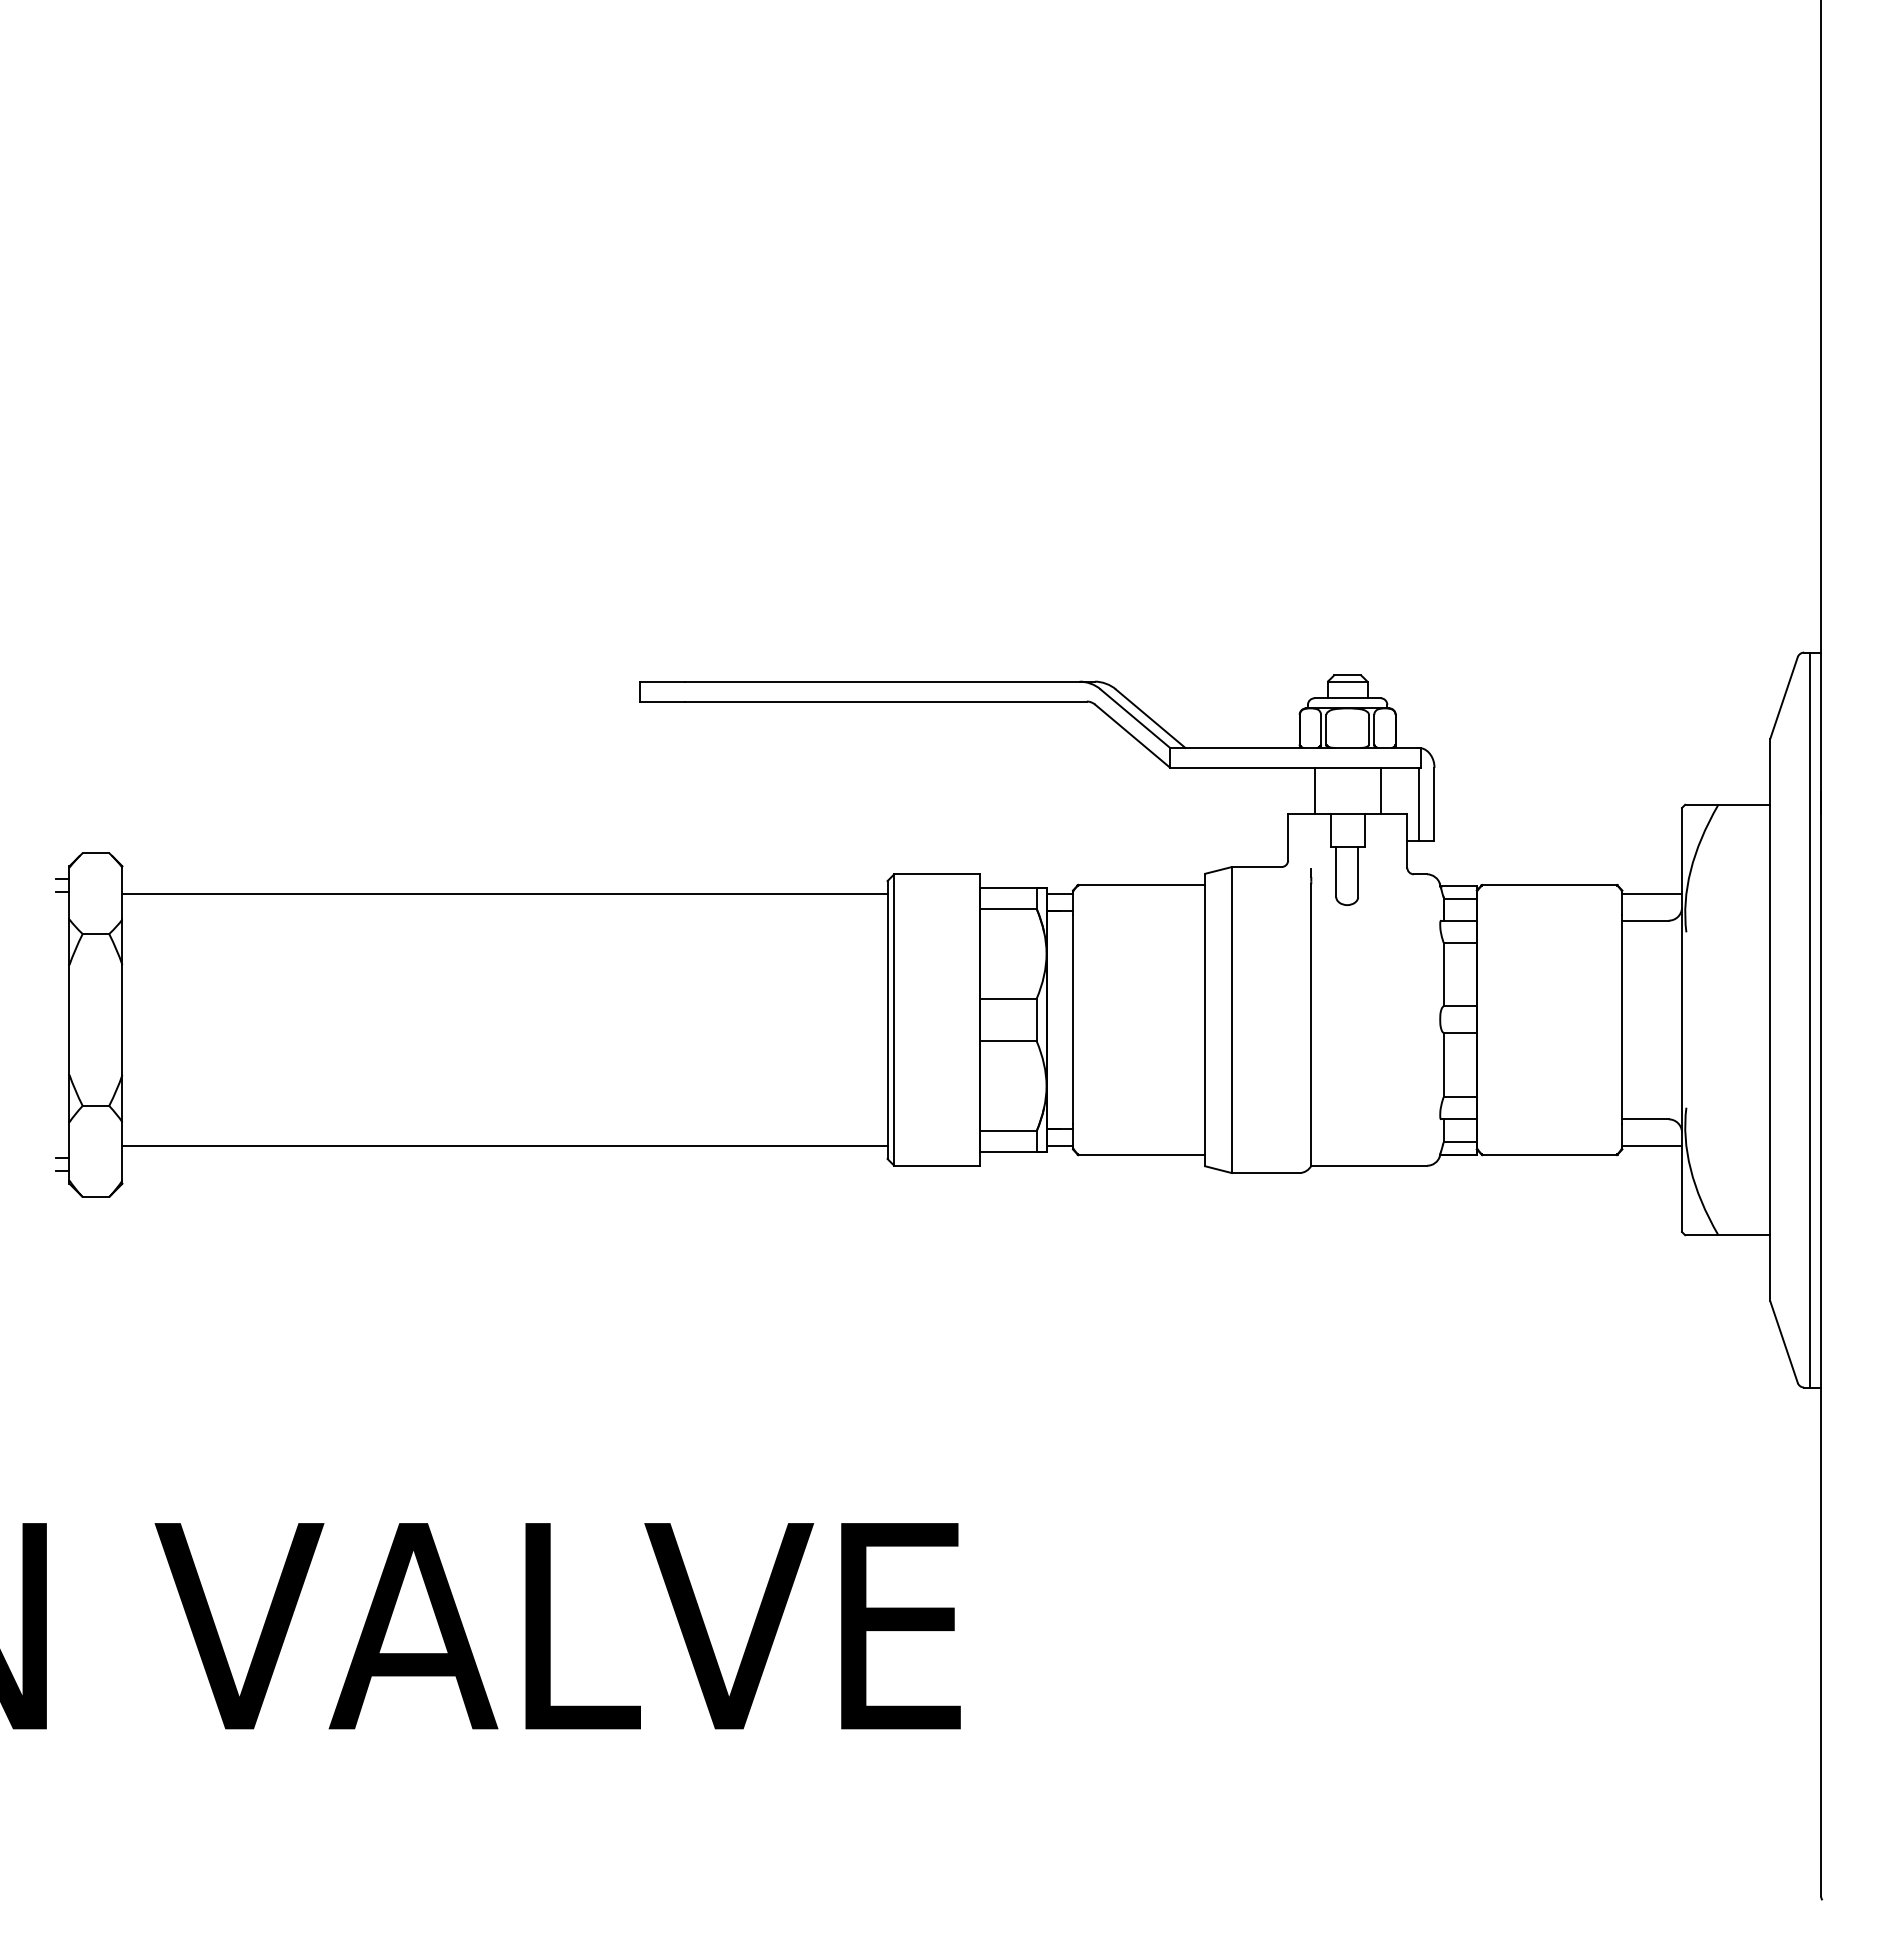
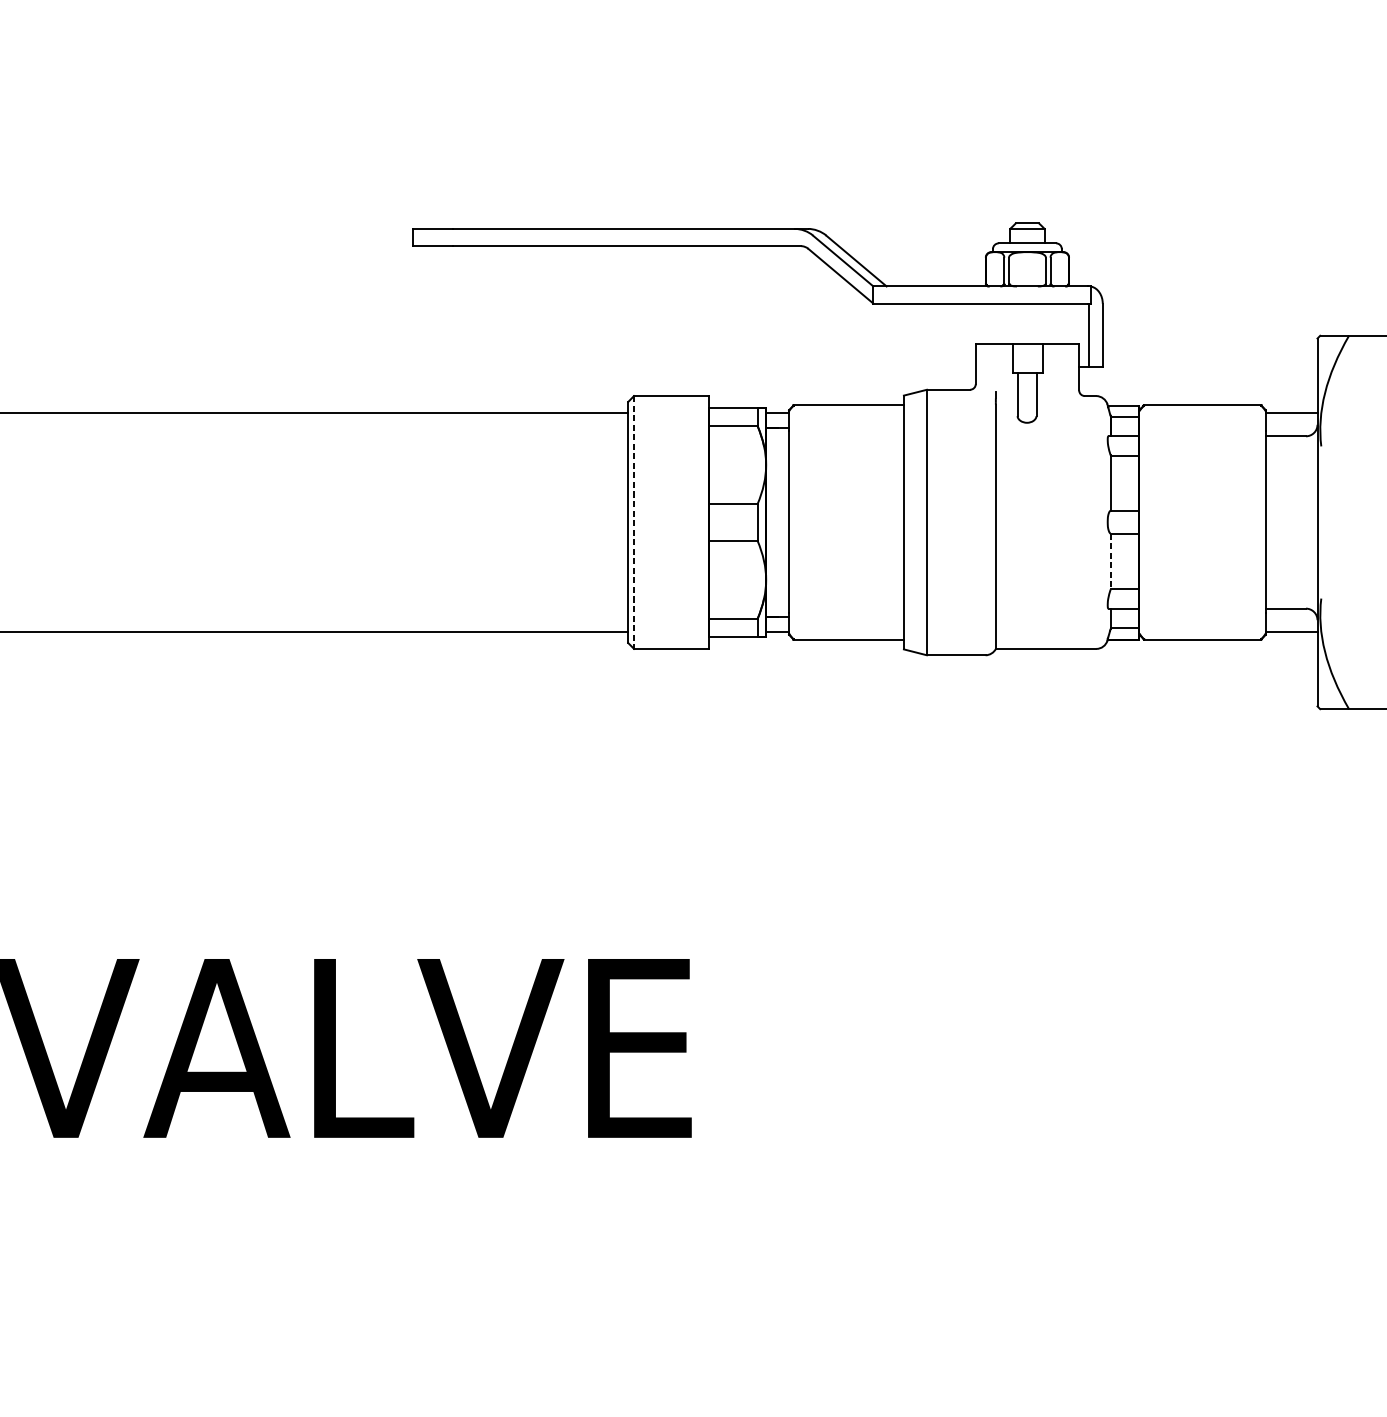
line: (1314, 790) -> (998, 323), removed
line: (1380, 790) -> (1055, 323), removed
line: (894, 1020) -> (634, 522), solid -> dashed
line: (1443, 1065) -> (1110, 561), solid -> dashed

